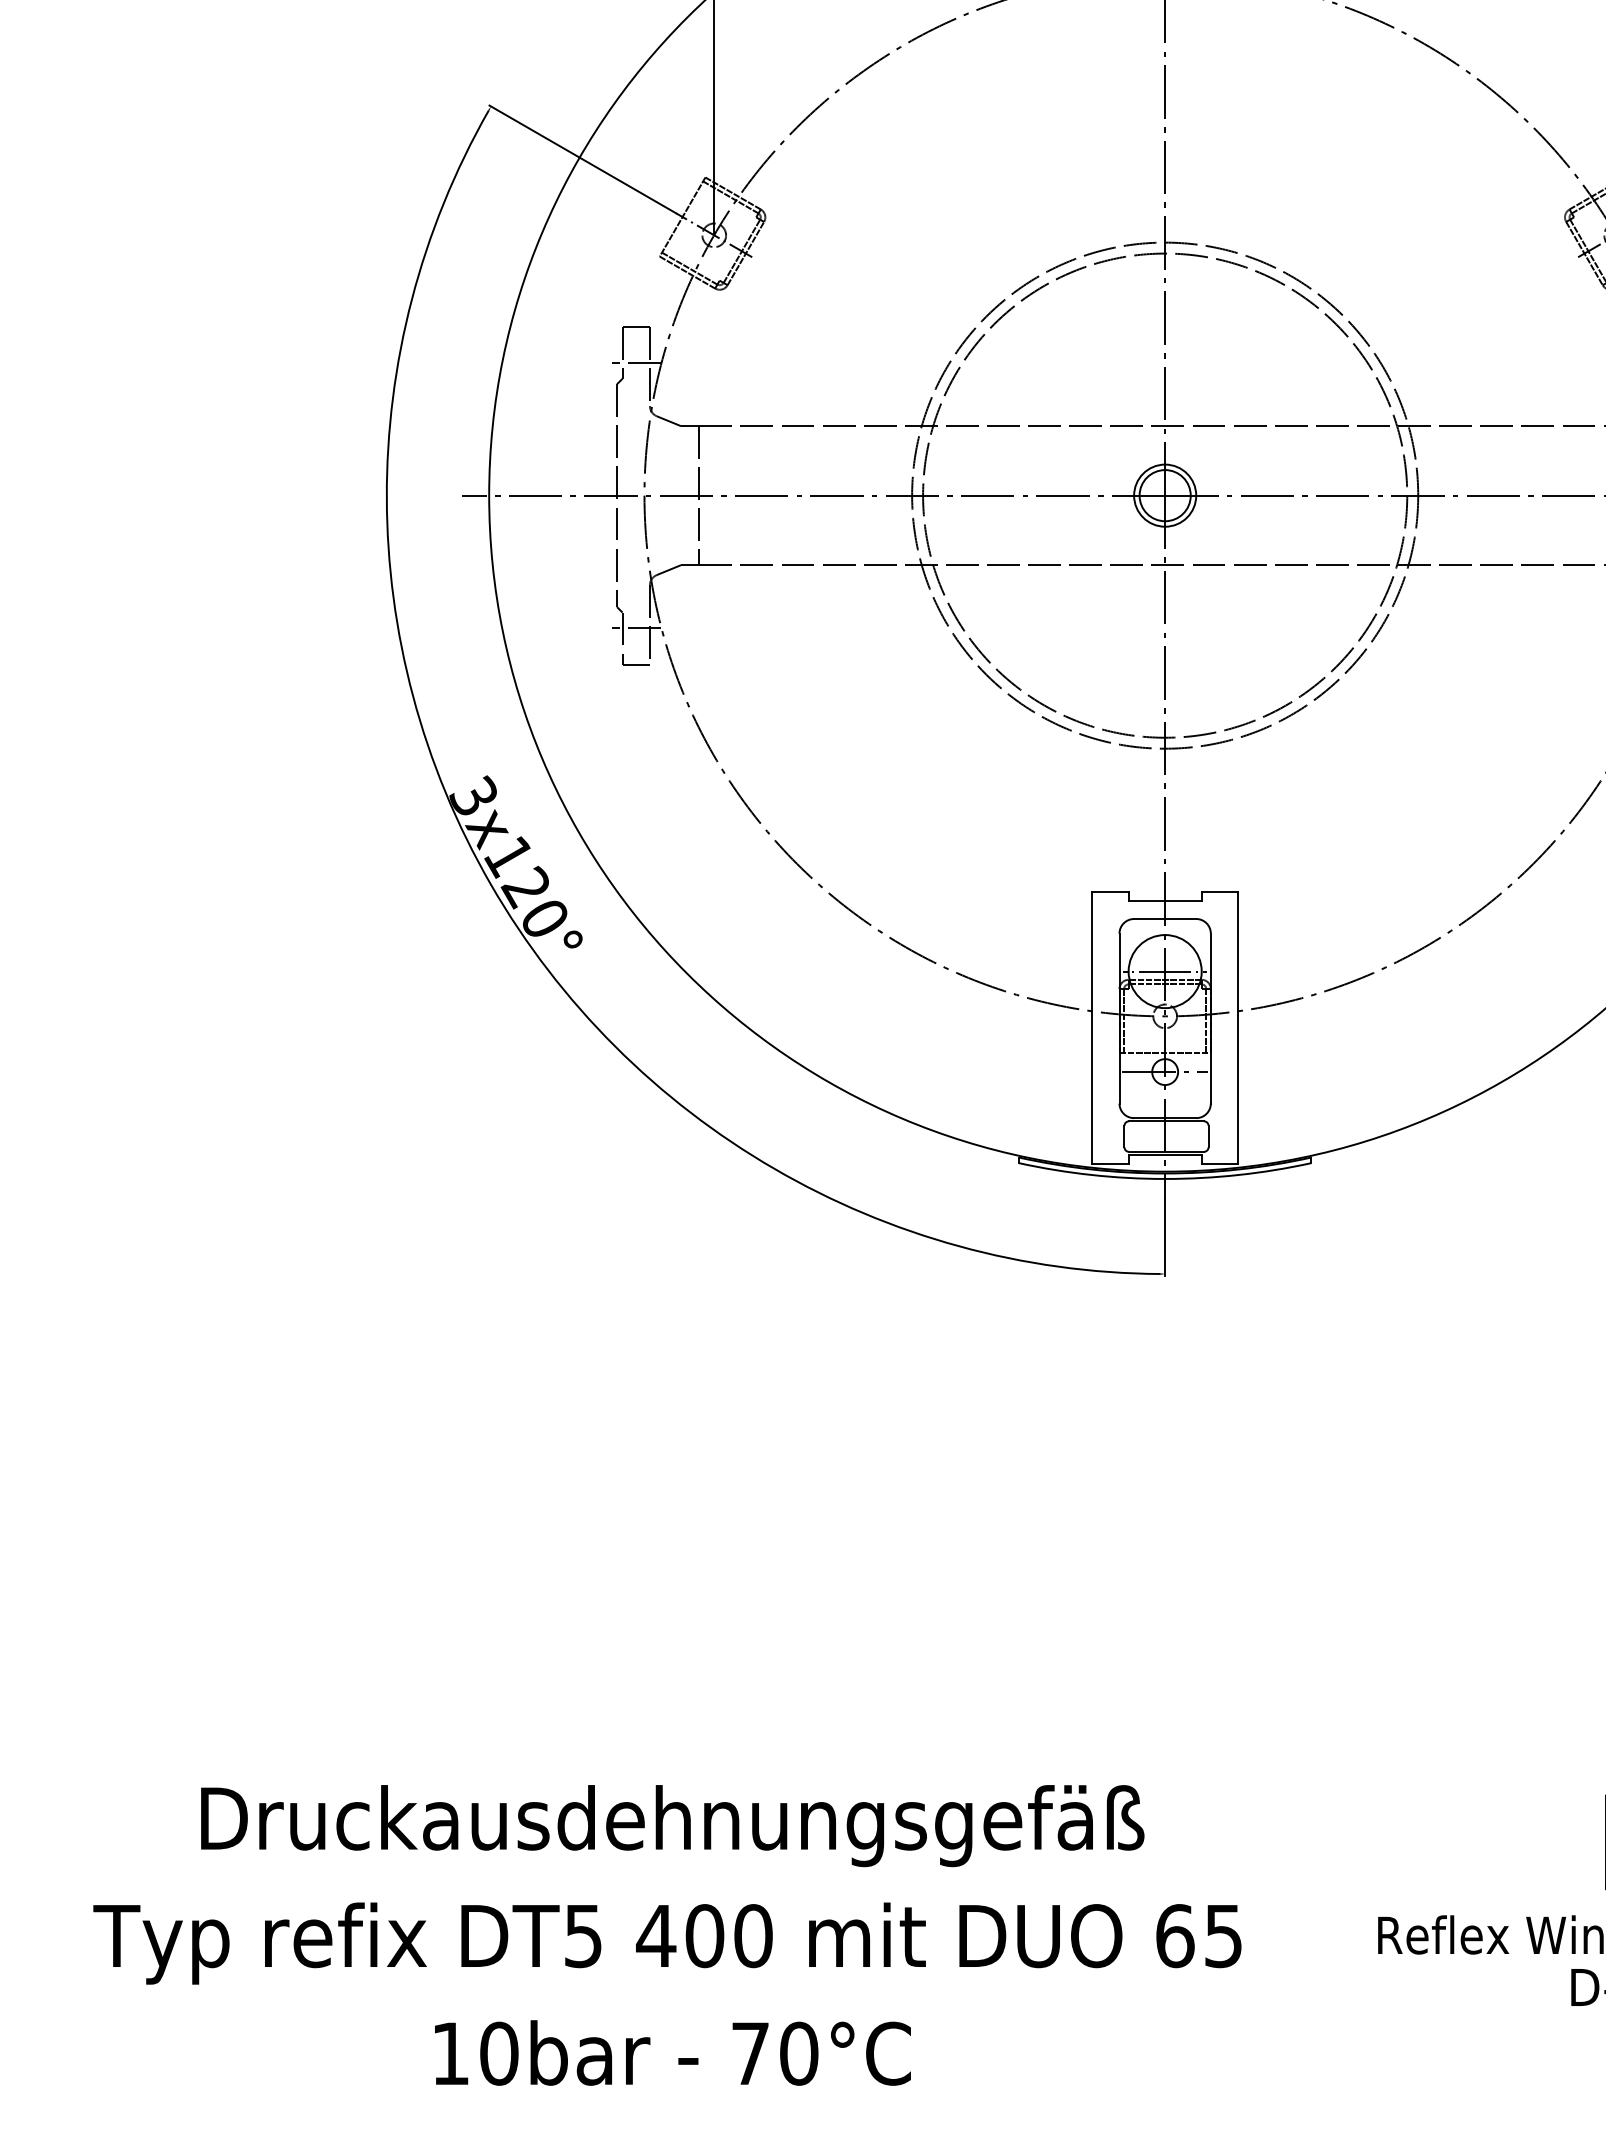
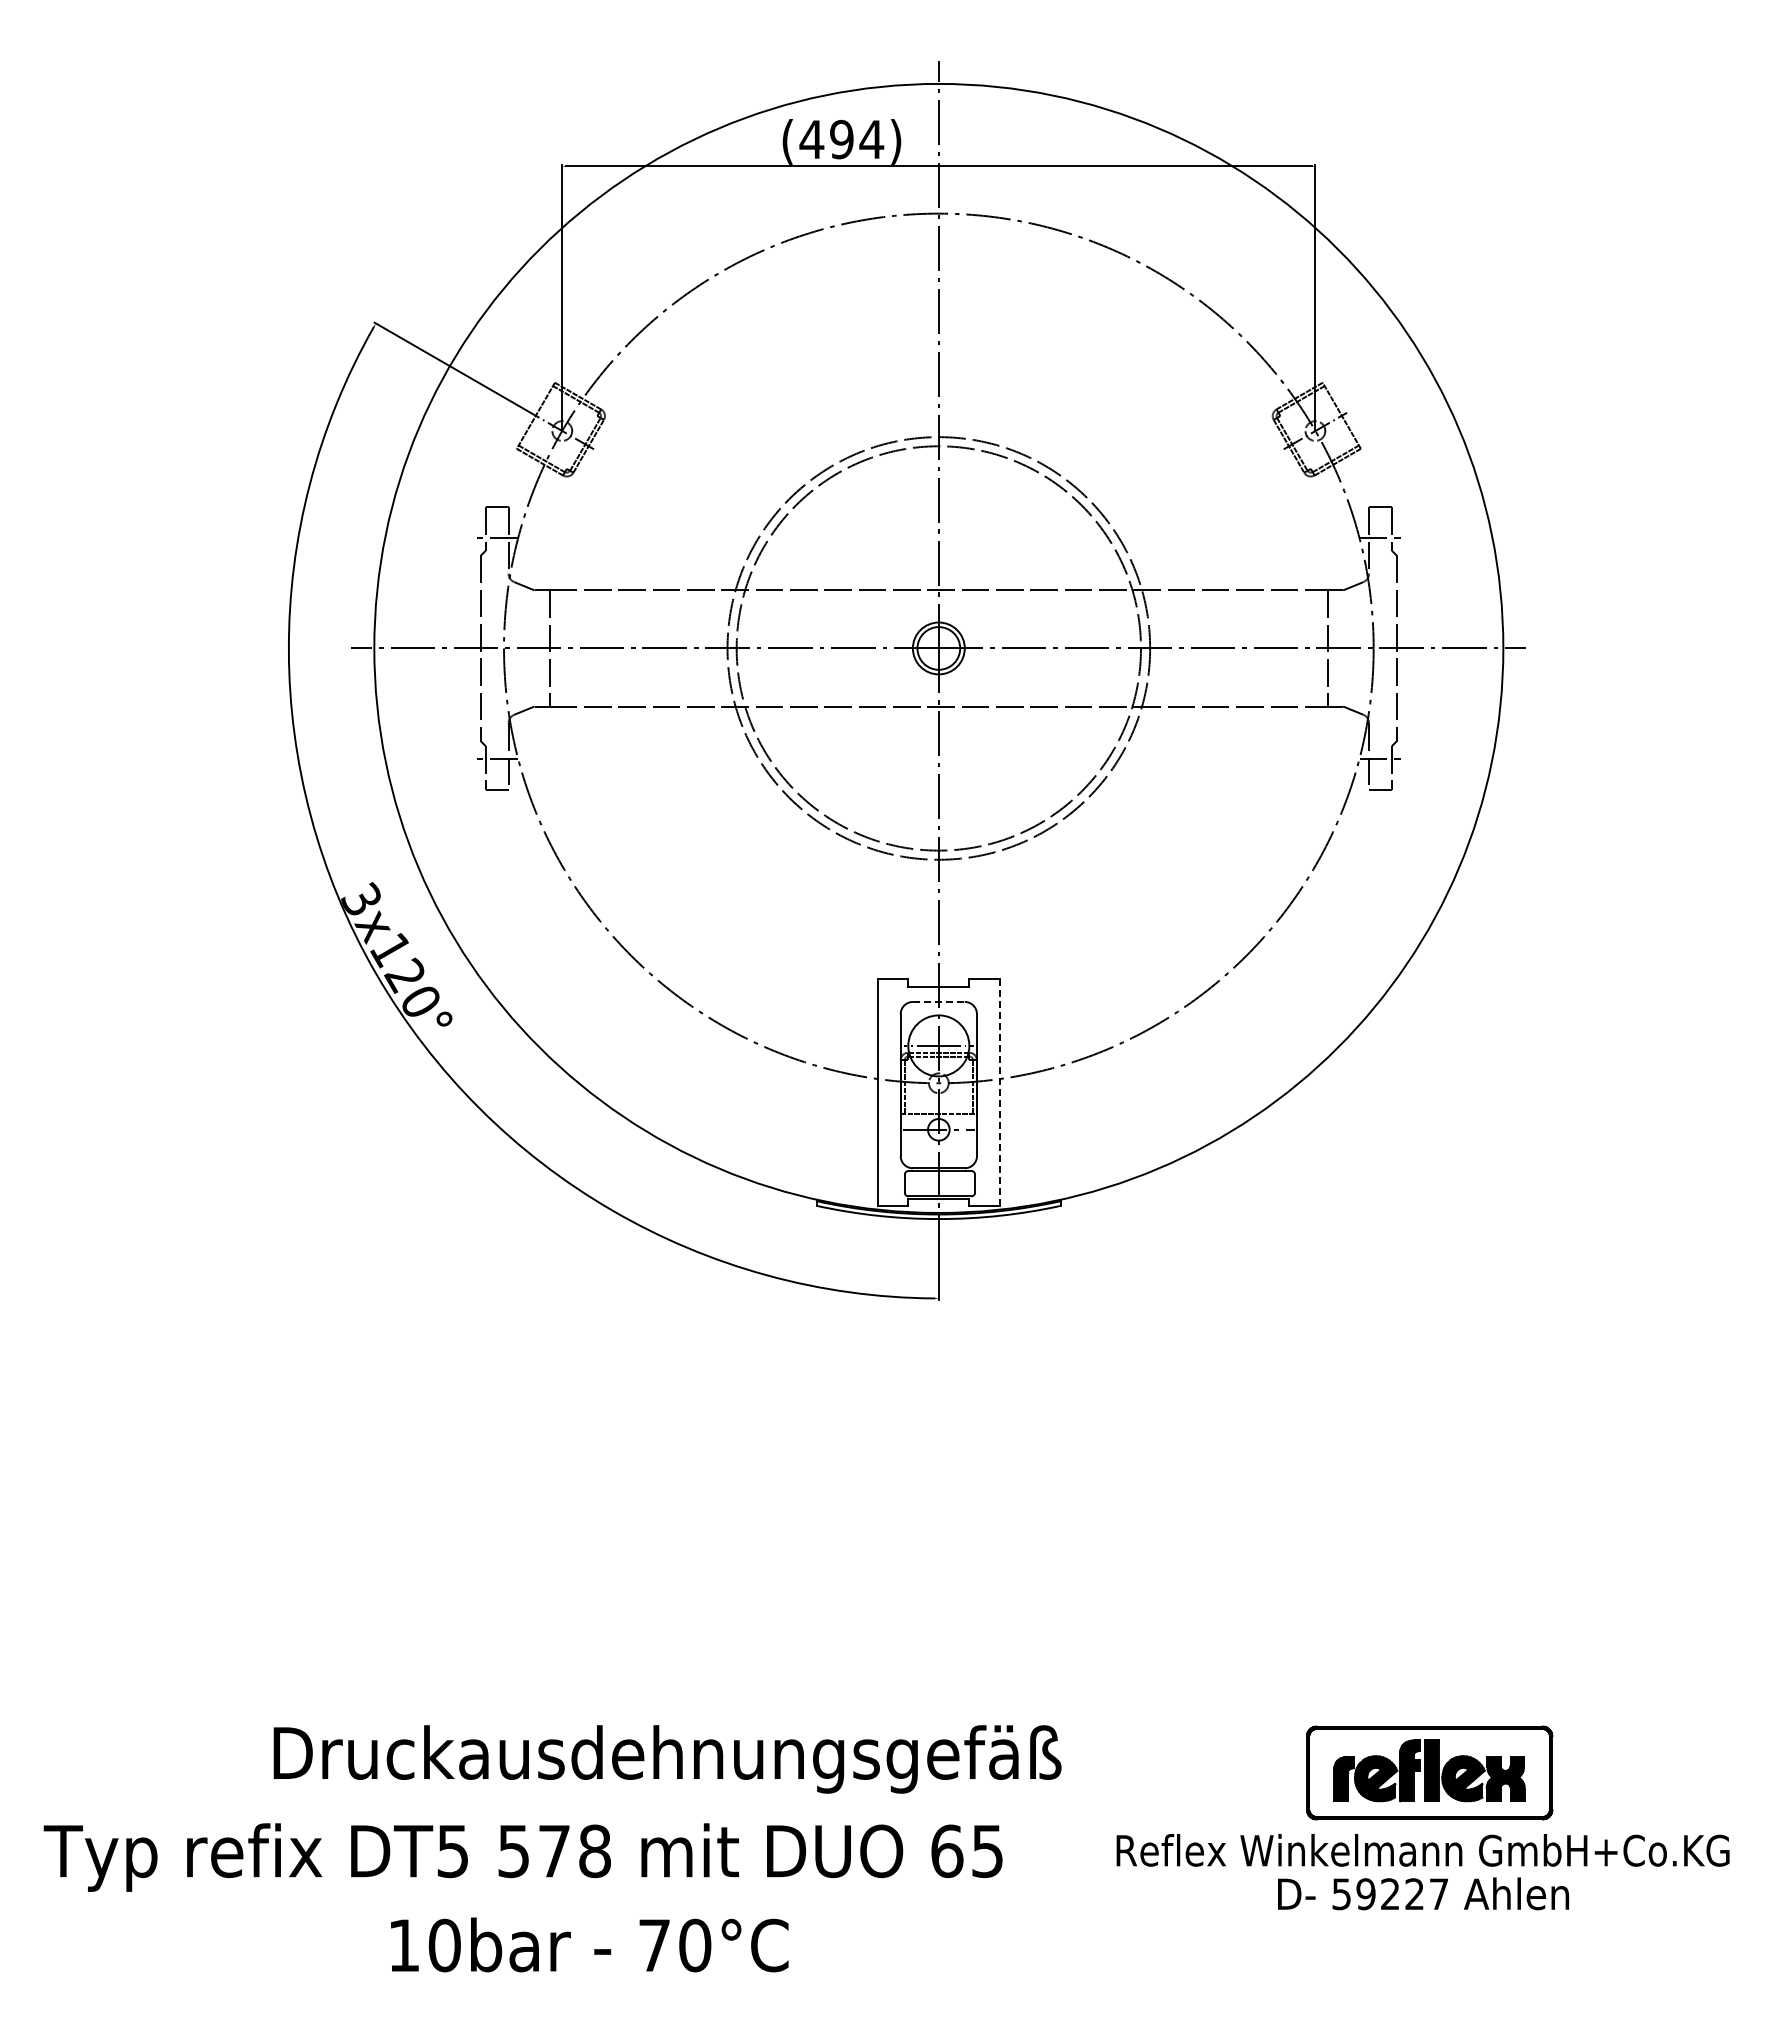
line: (1164, 918) -> (938, 1001), solid -> dashed
line: (1237, 1027) -> (999, 1092), solid -> dashed
text: (672, 1826) -> (667, 1759), moved
text: (703, 1936) -> (553, 1851), 400 -> 578
text: (672, 2052) -> (589, 1944), moved

